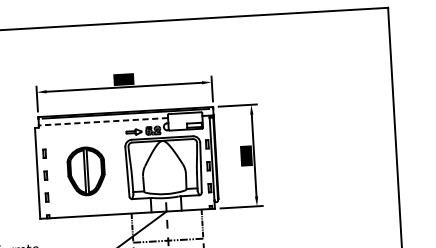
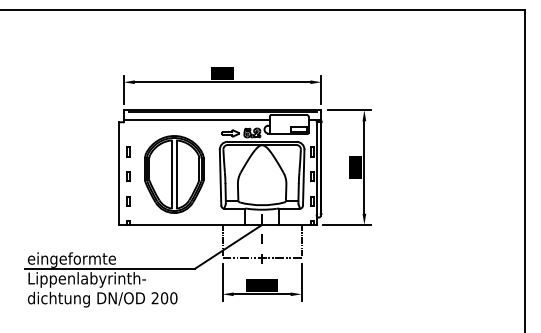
line: (103, 121) -> (196, 119), dashed -> solid
part: (86, 171) -> (174, 174), size x1.43

